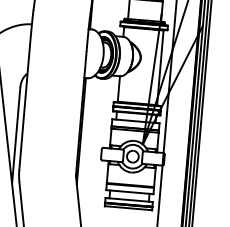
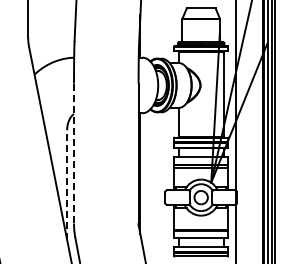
line: (25, 108) -> (74, 153), solid -> dashed
line: (16, 135) -> (67, 185), solid -> dashed

